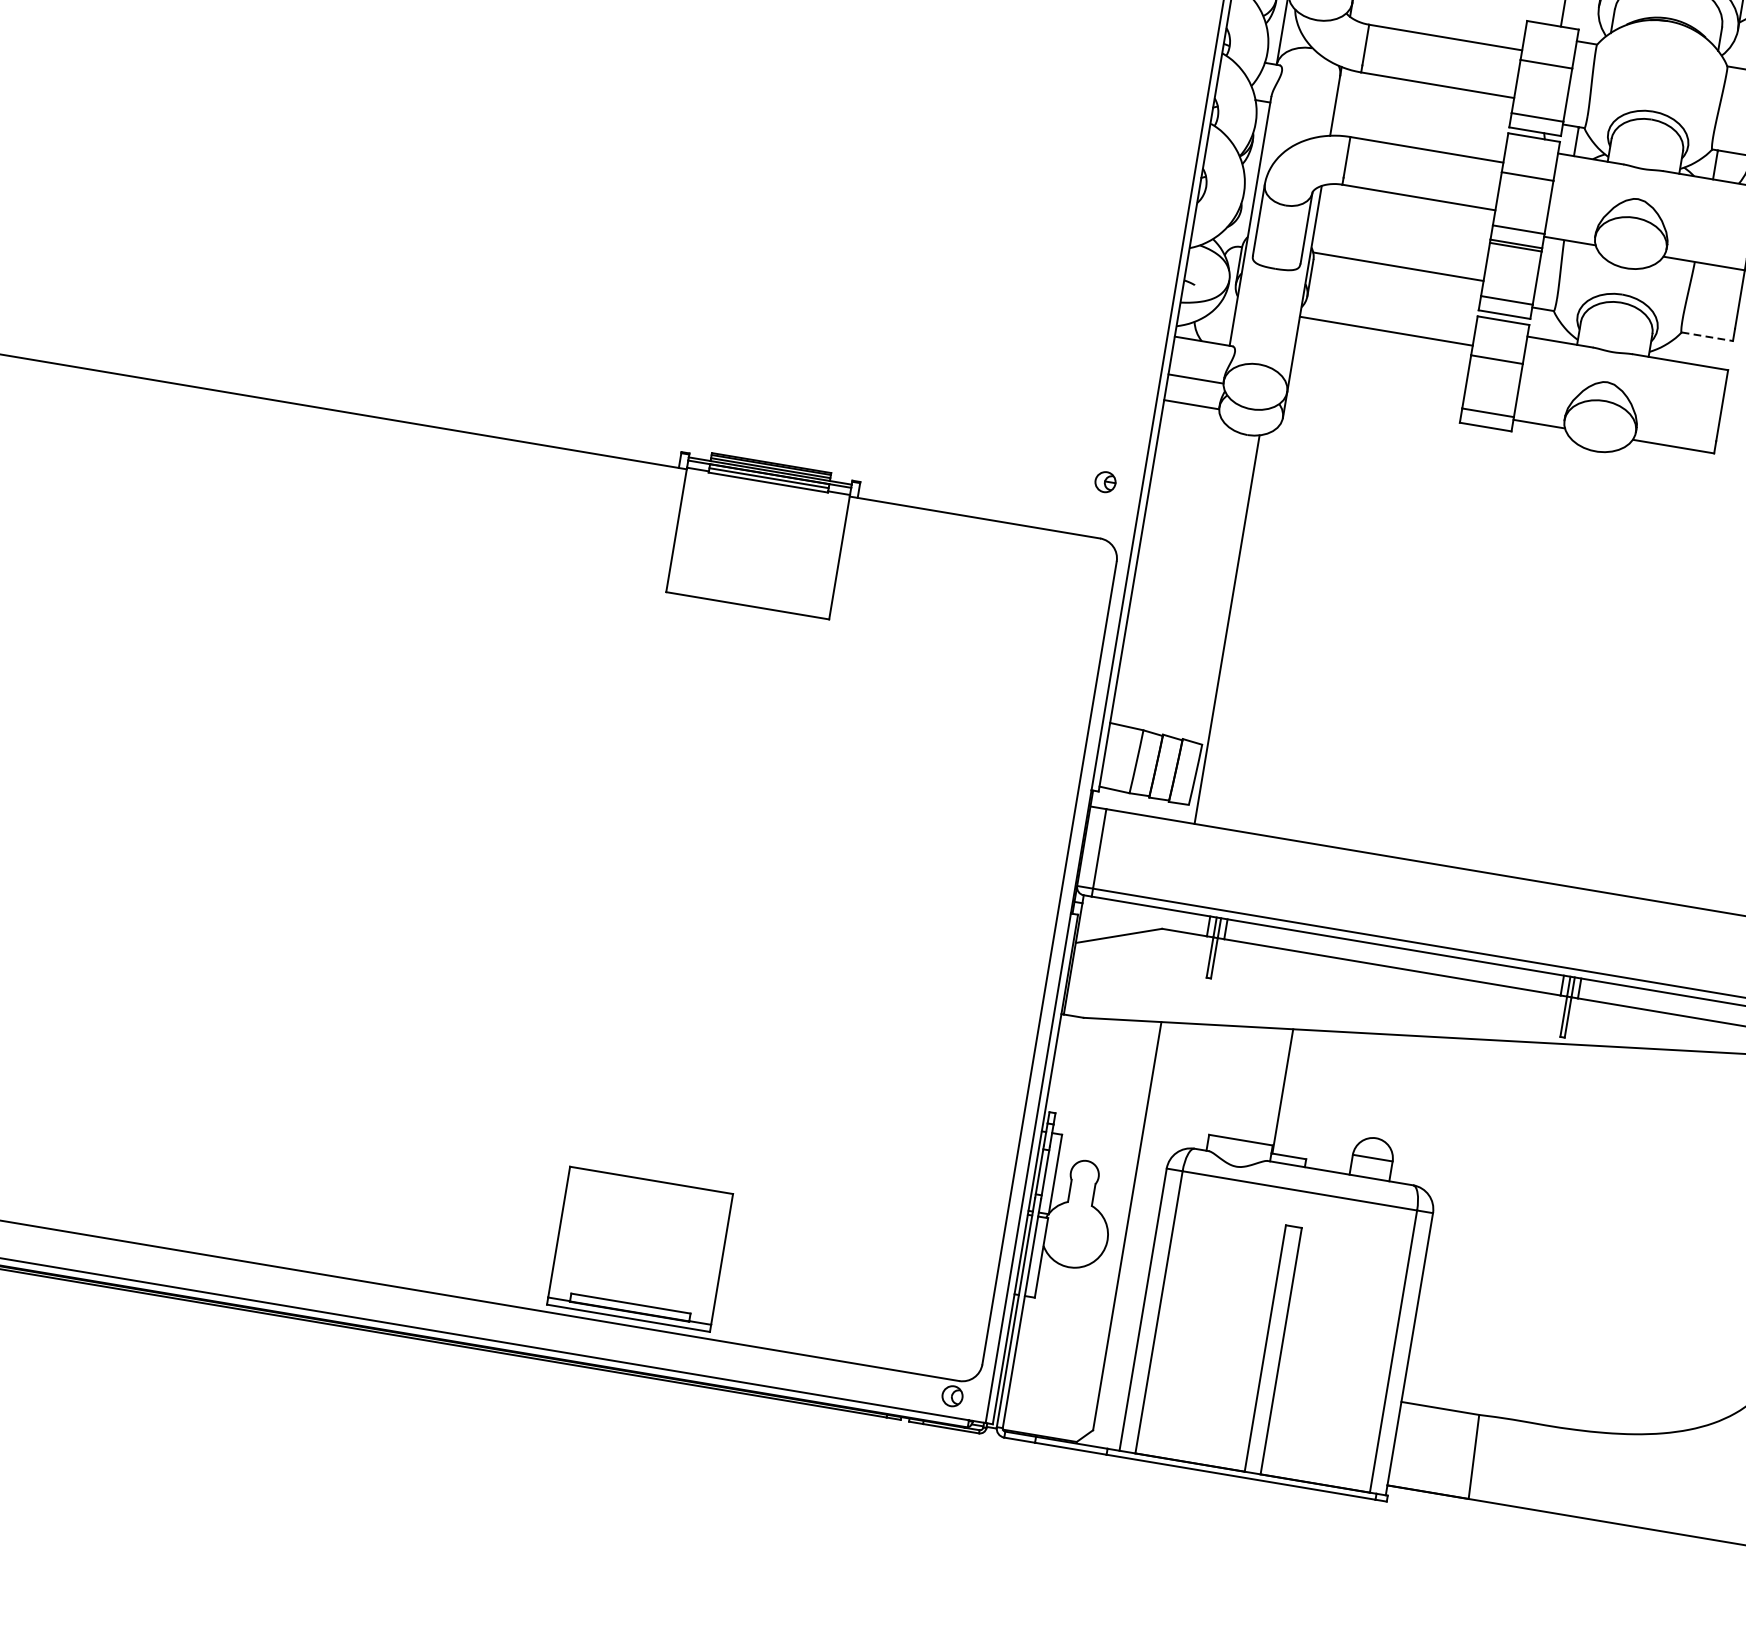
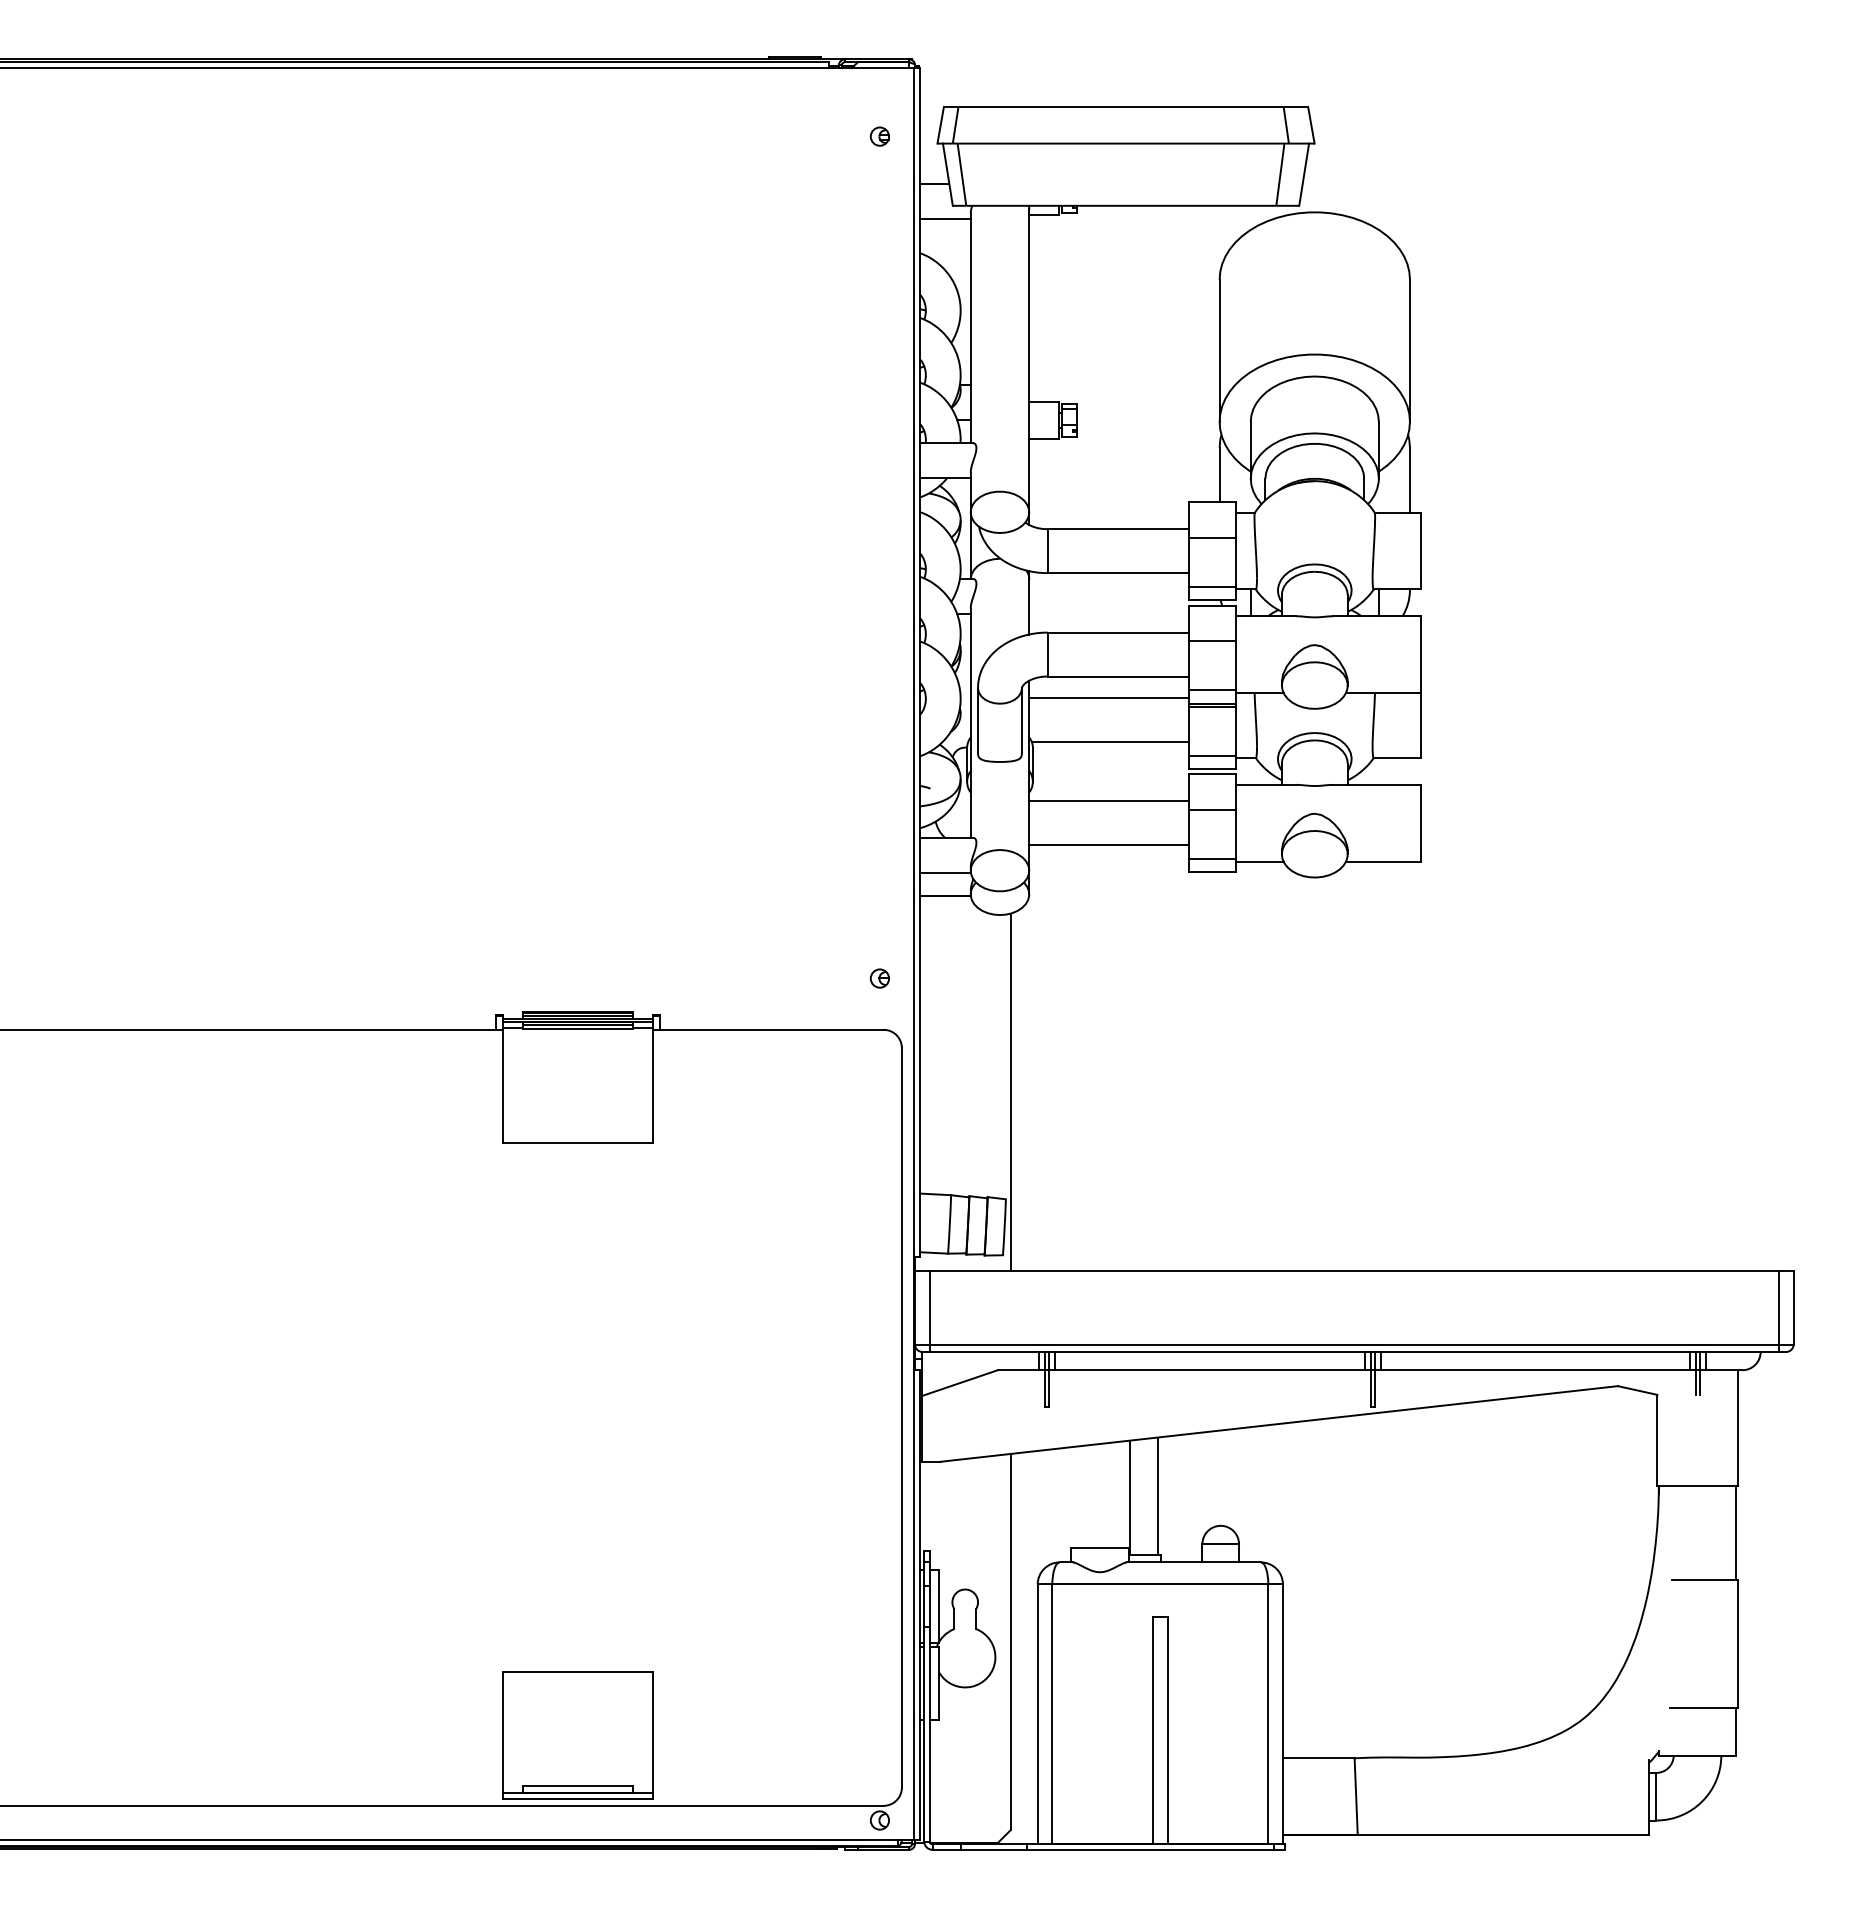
line: (1404, 218) -> (1108, 697), added
line: (1707, 337) -> (1397, 758), dashed -> solid
line: (1377, 379) -> (1108, 845), added
line: (1312, 1094) -> (1157, 1496), added

